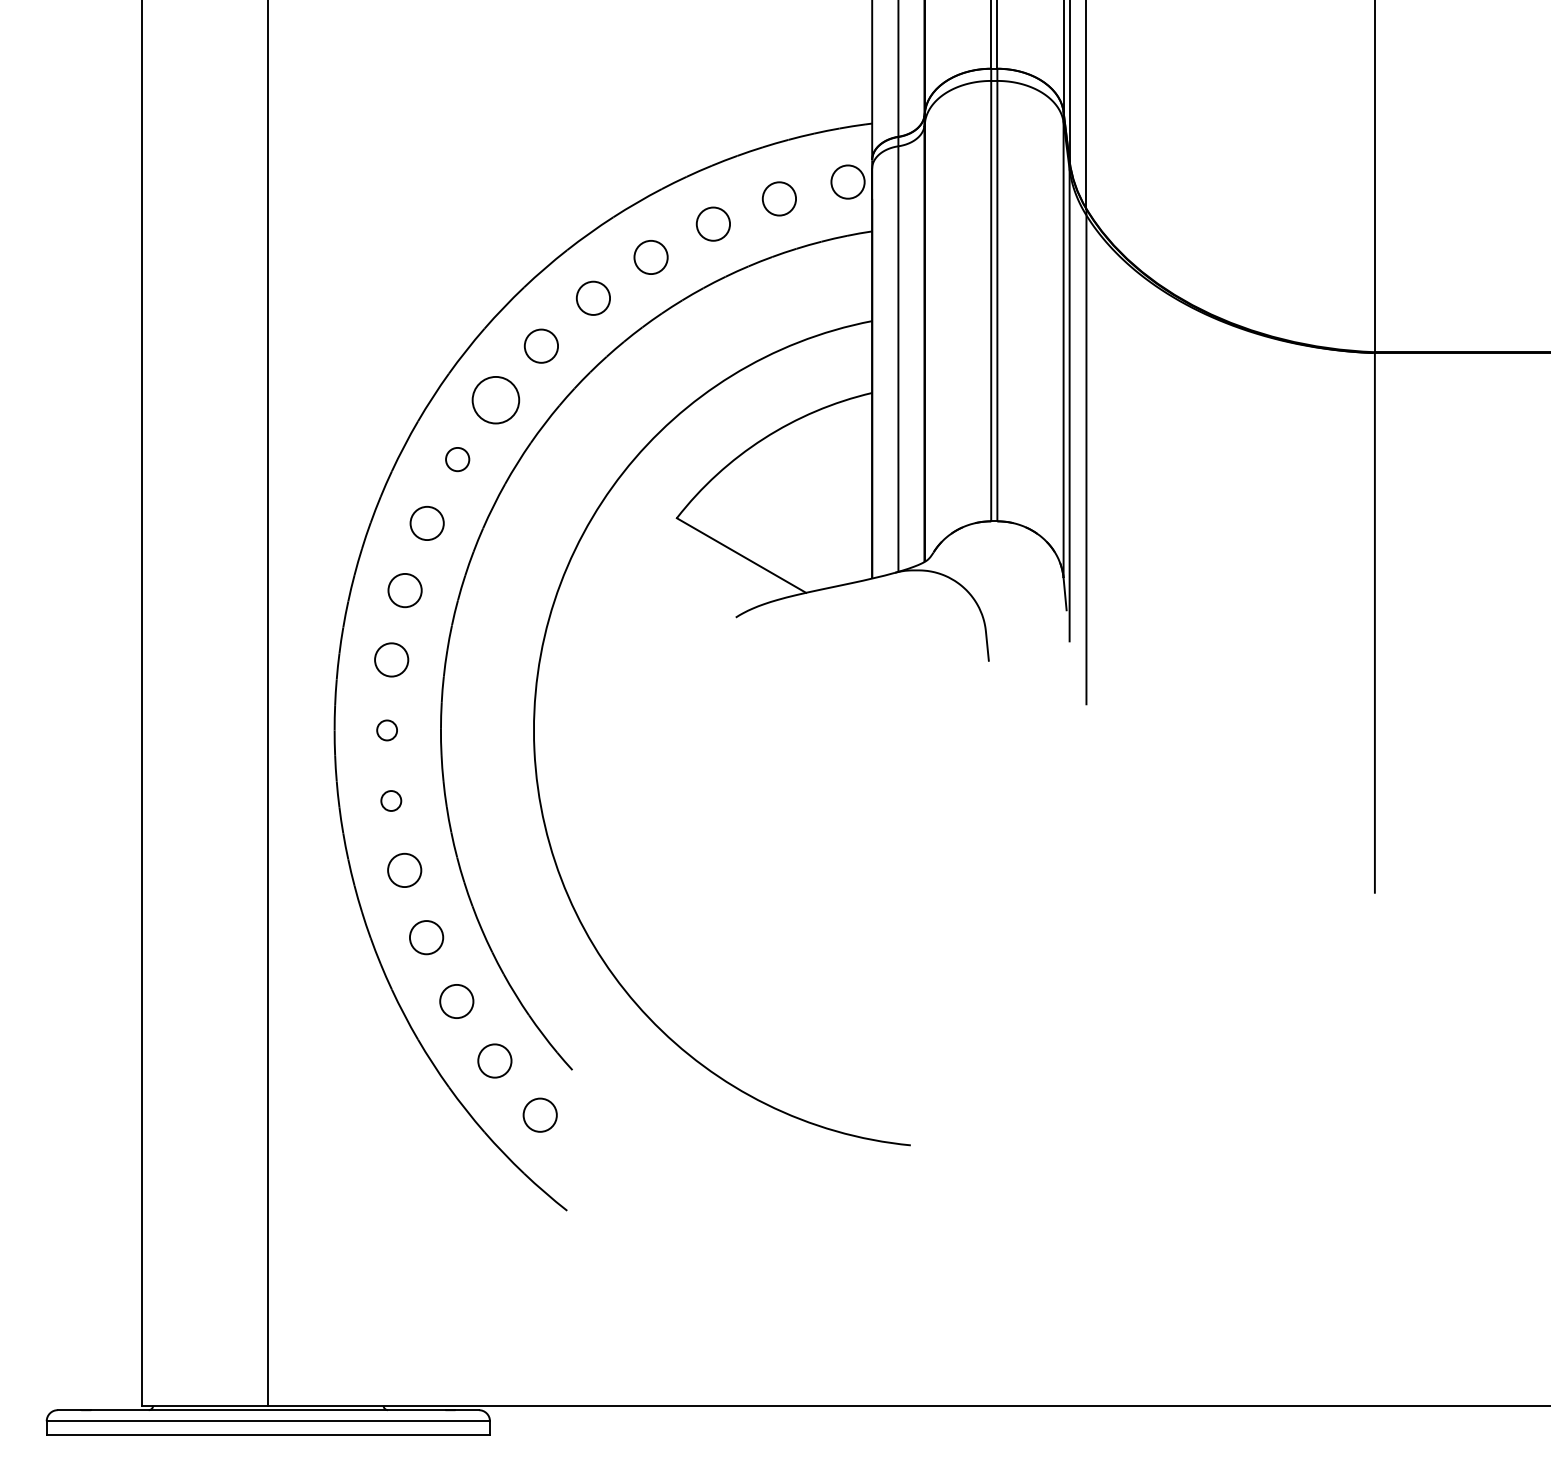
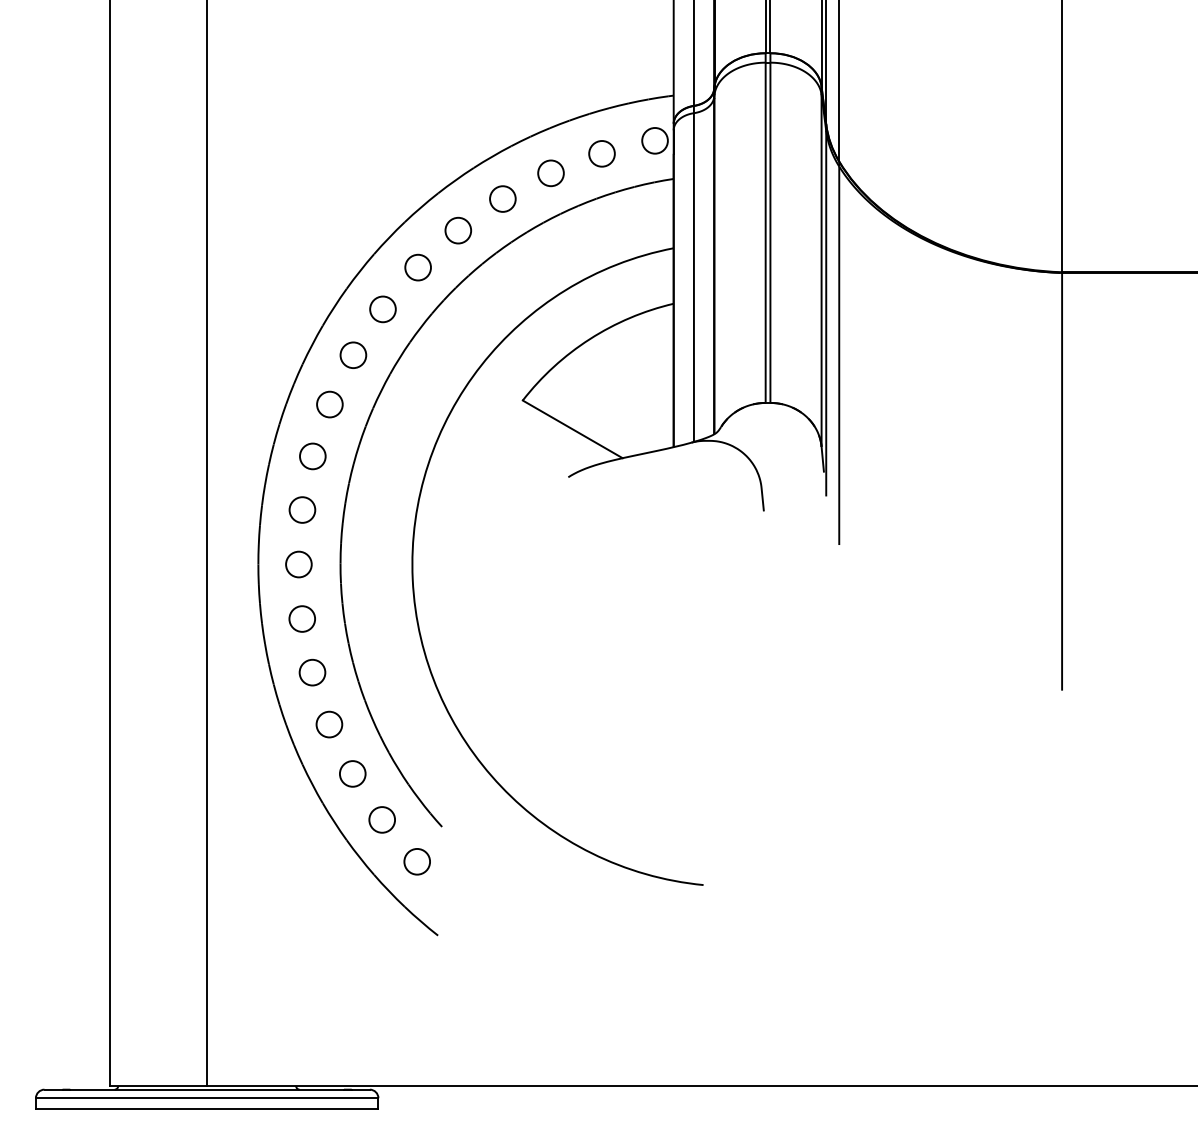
circle: (495, 400) -> (382, 309), size x0.71
circle: (457, 458) -> (353, 354), size x1.43
circle: (386, 730) -> (298, 564), size x1.67
circle: (390, 800) -> (301, 618), size x1.67

